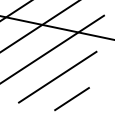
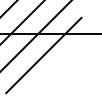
line: (57, 77) -> (57, 69), removed
line: (71, 98) -> (70, 82), removed

